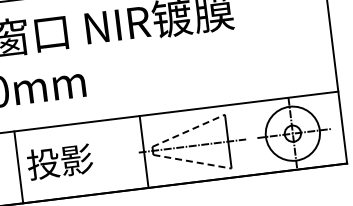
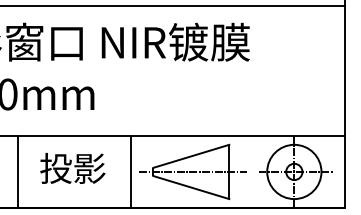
line: (188, 130) -> (191, 156), dashed -> solid
line: (144, 151) -> (131, 171), moved
text: (59, 161) -> (72, 168), moved
line: (192, 161) -> (191, 187), dashed -> solid

